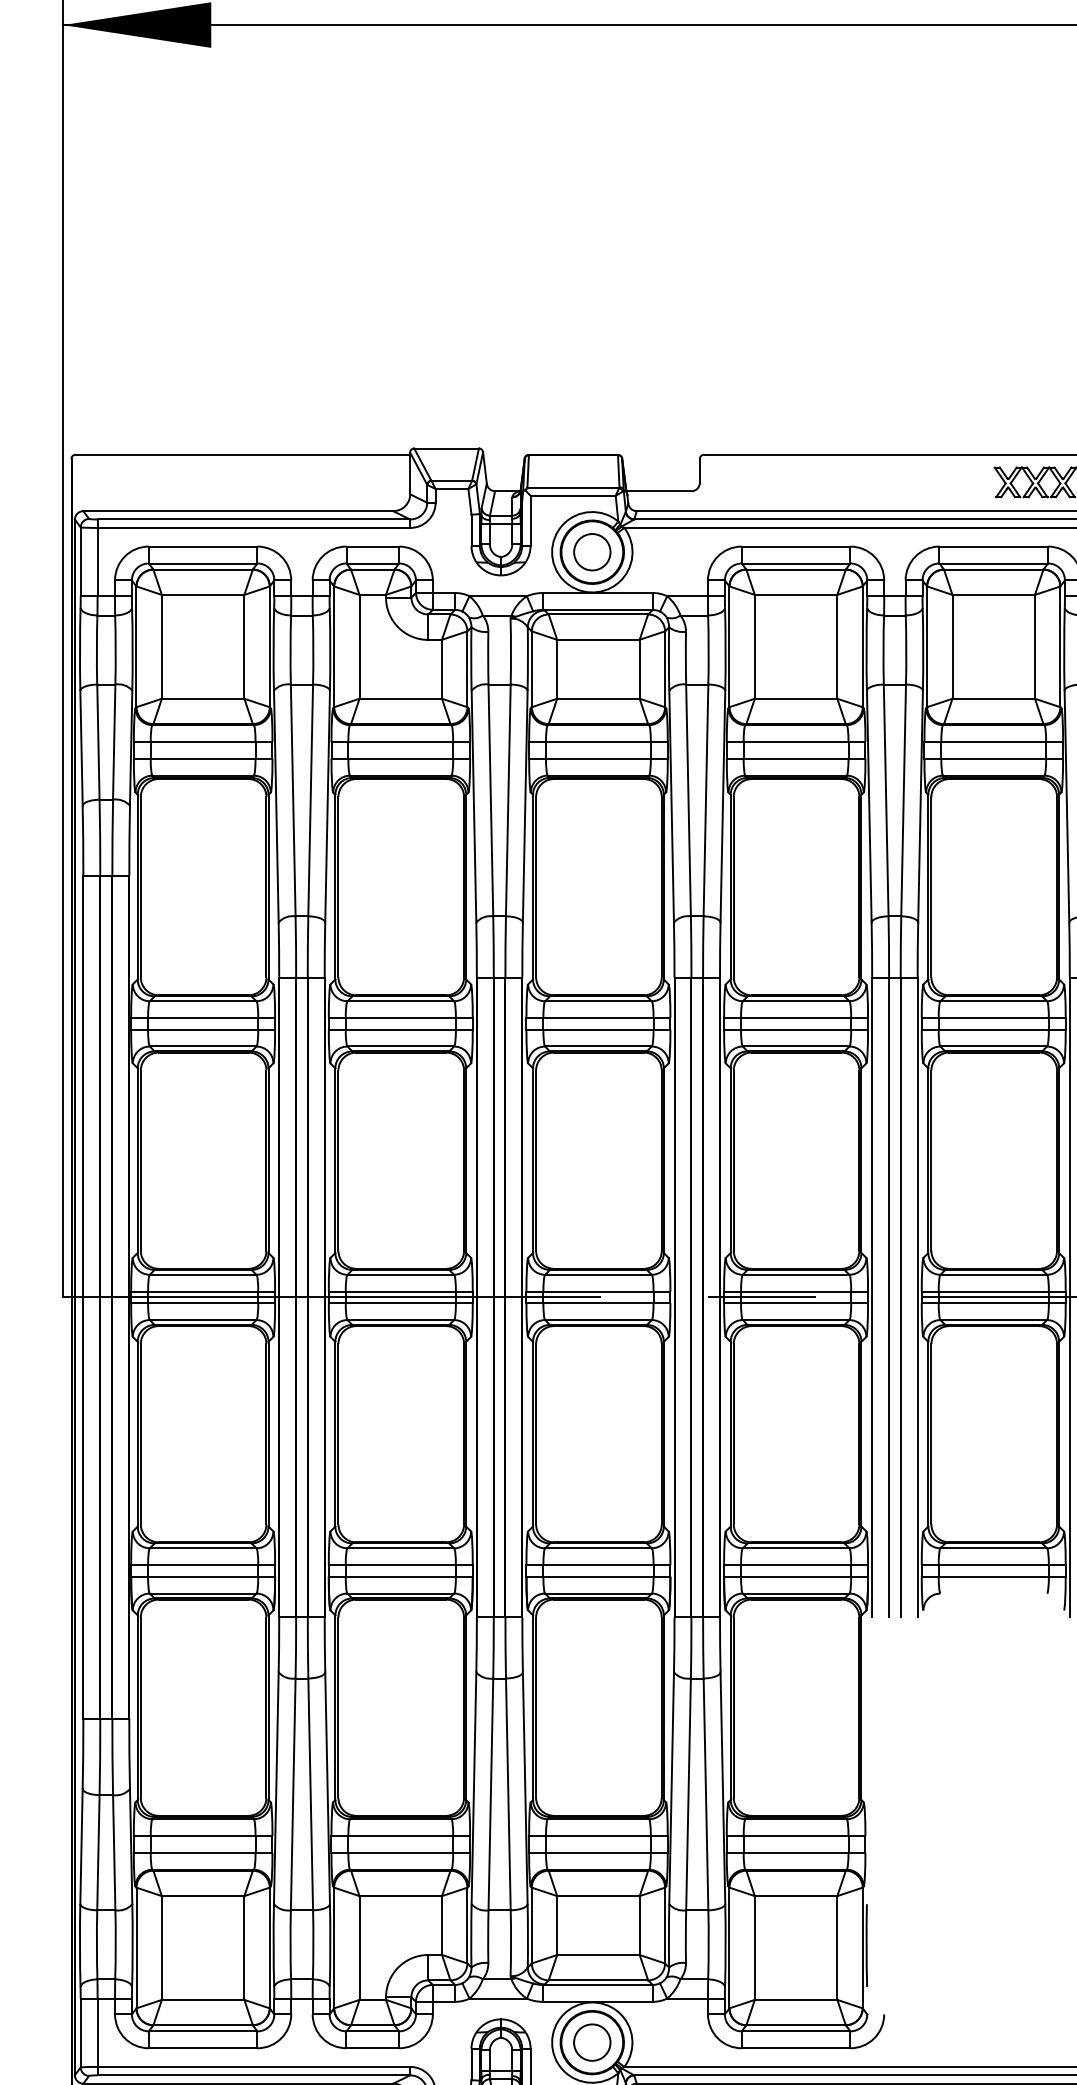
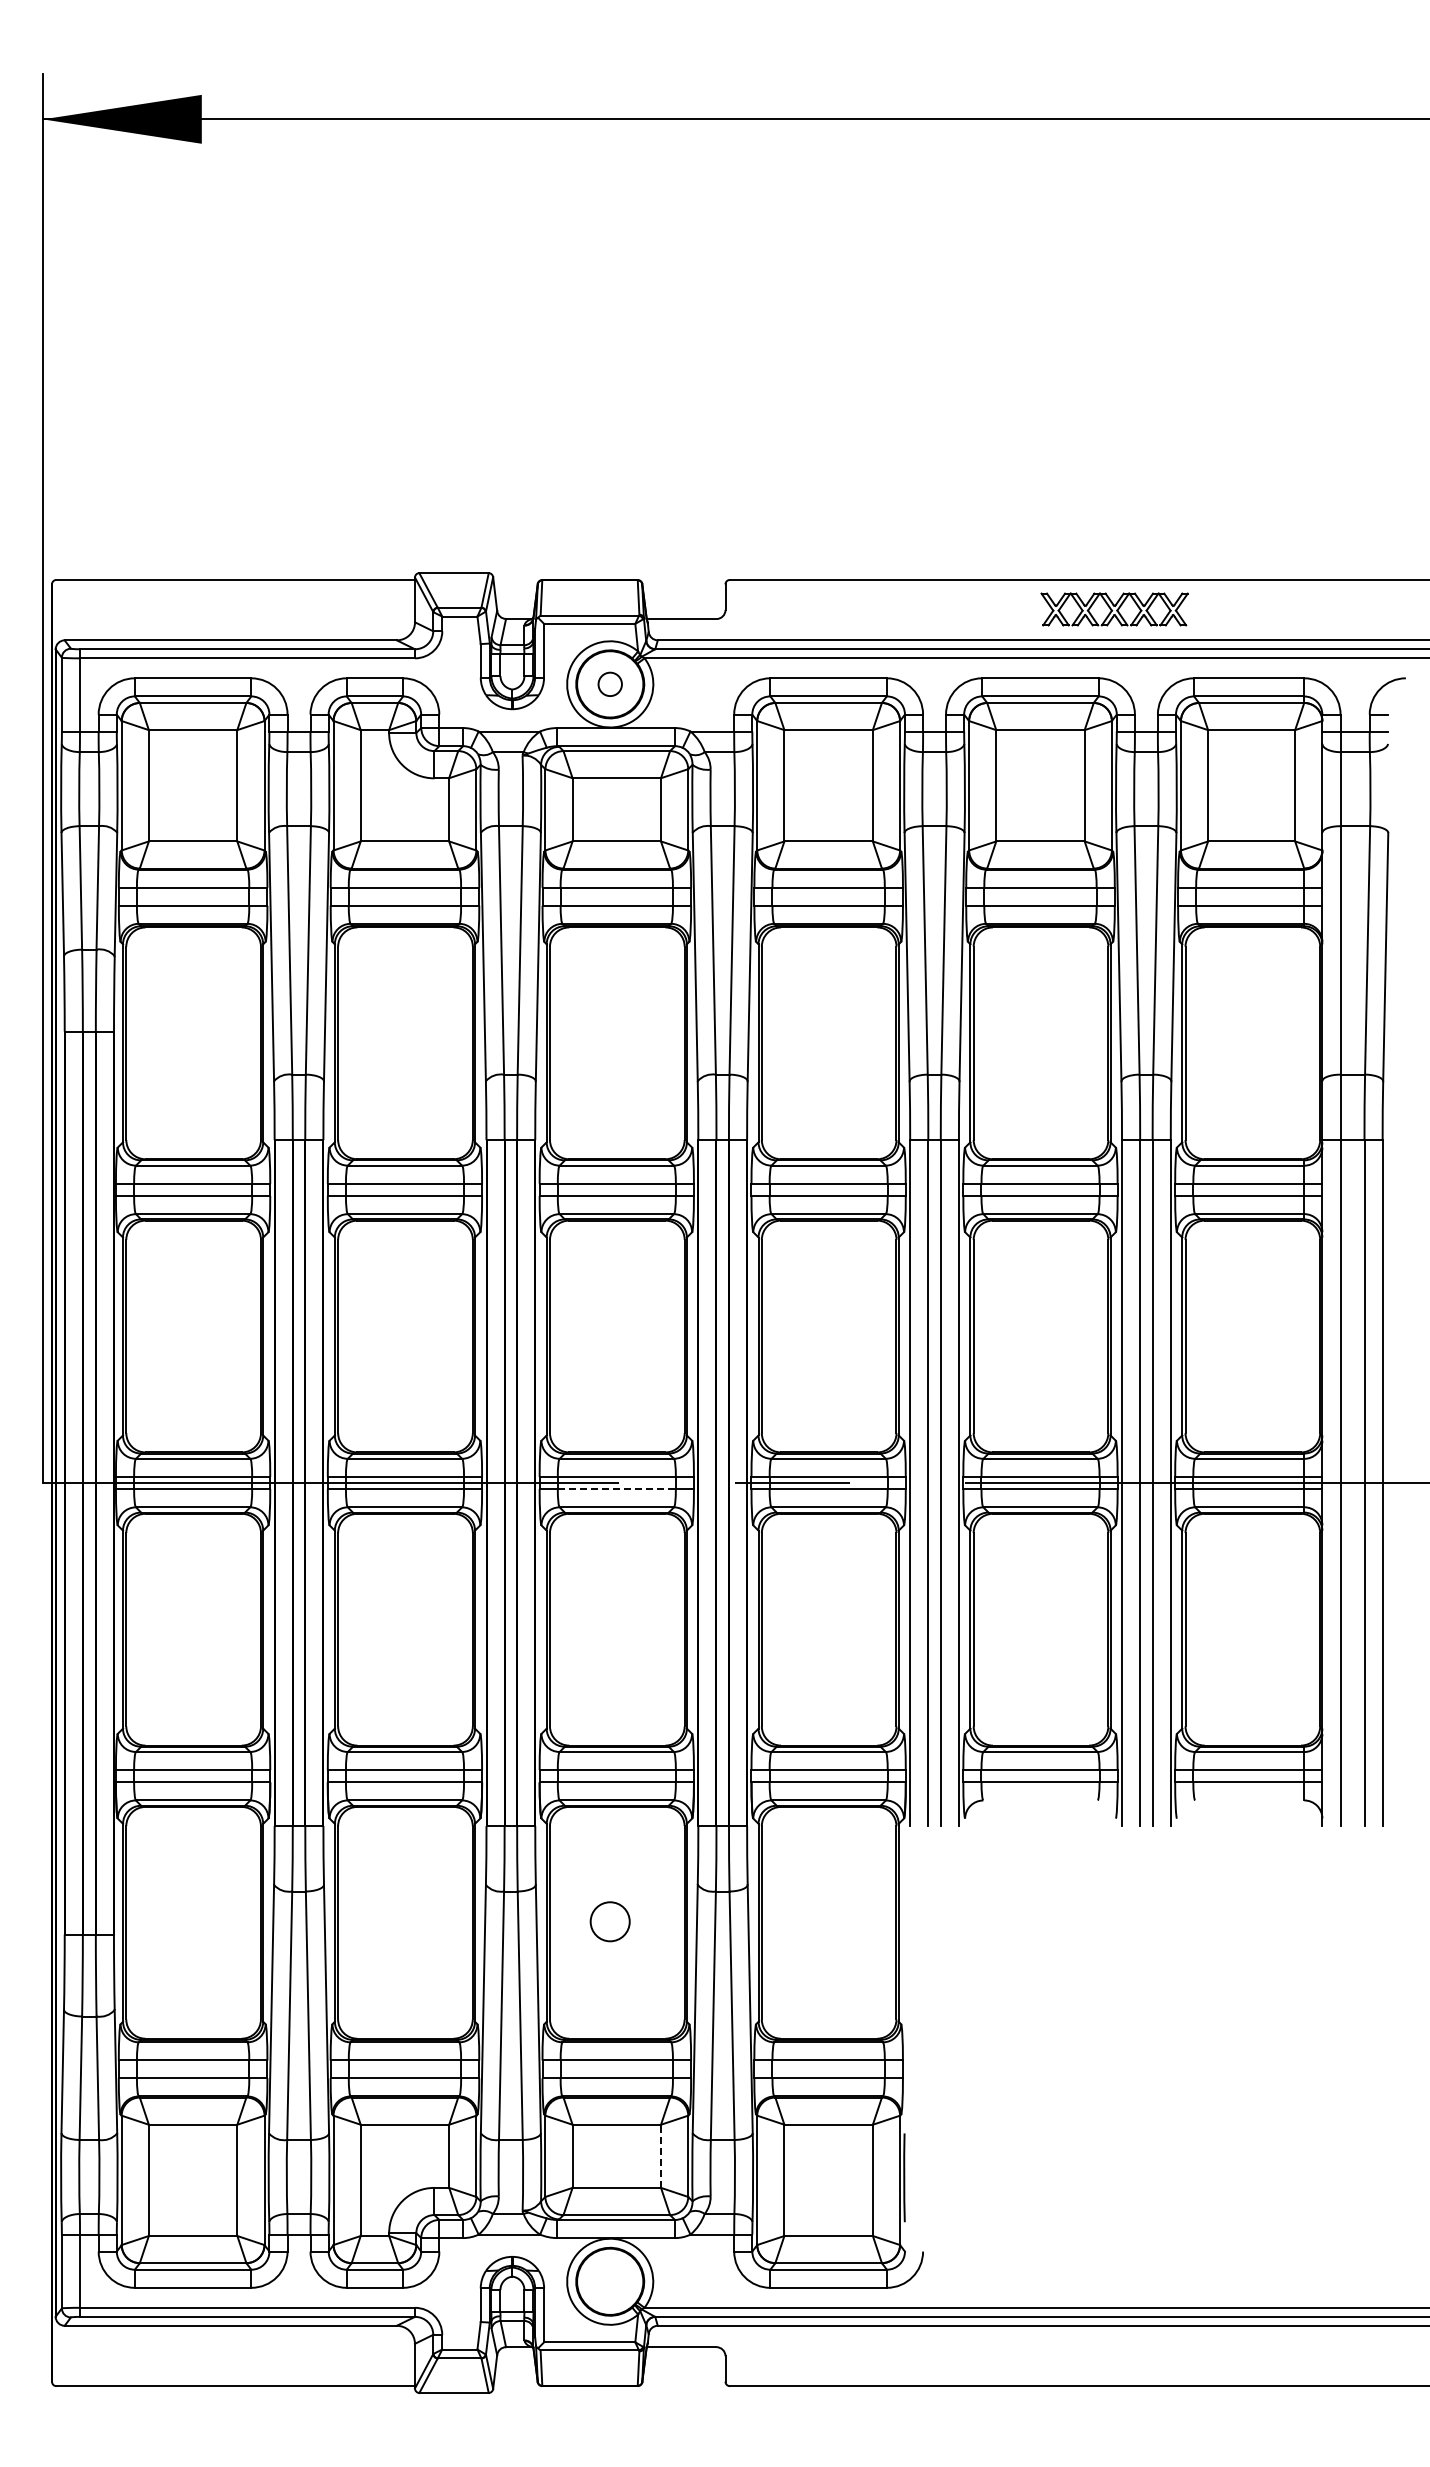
circle: (591, 551) -> (609, 683), size x0.6
line: (599, 1303) -> (617, 1489), solid -> dashed
line: (640, 1925) -> (661, 2156), solid -> dashed
circle: (591, 2042) -> (609, 1921), moved

